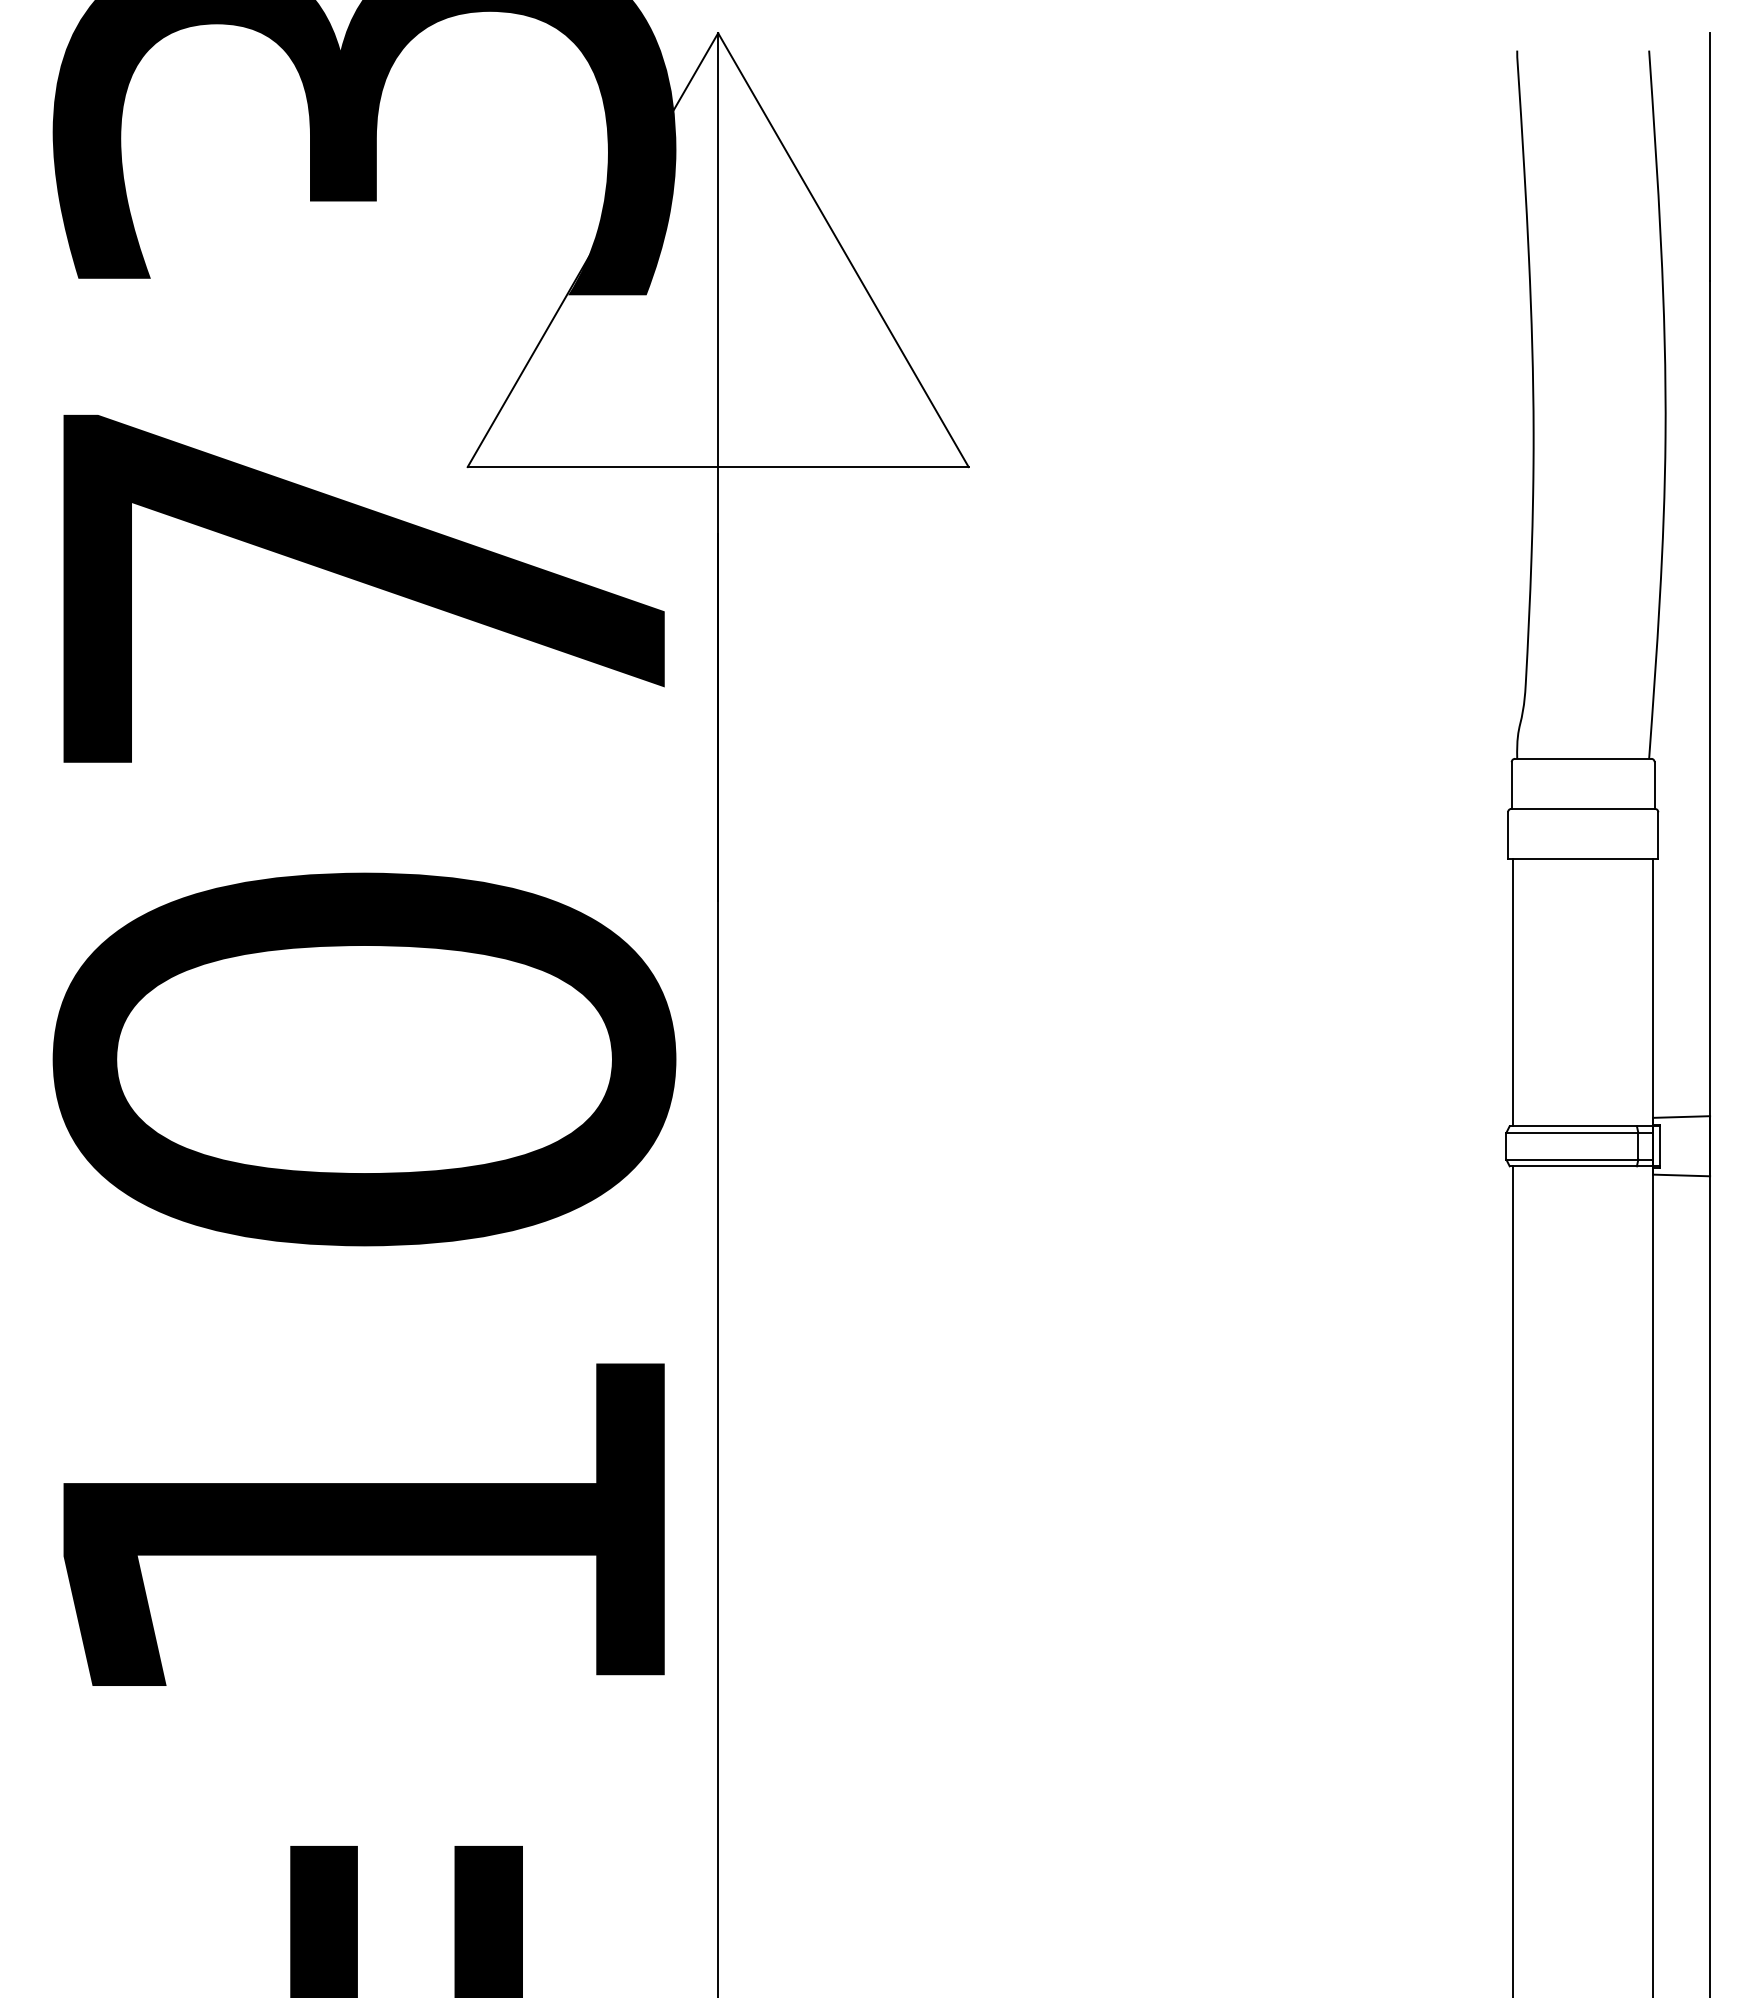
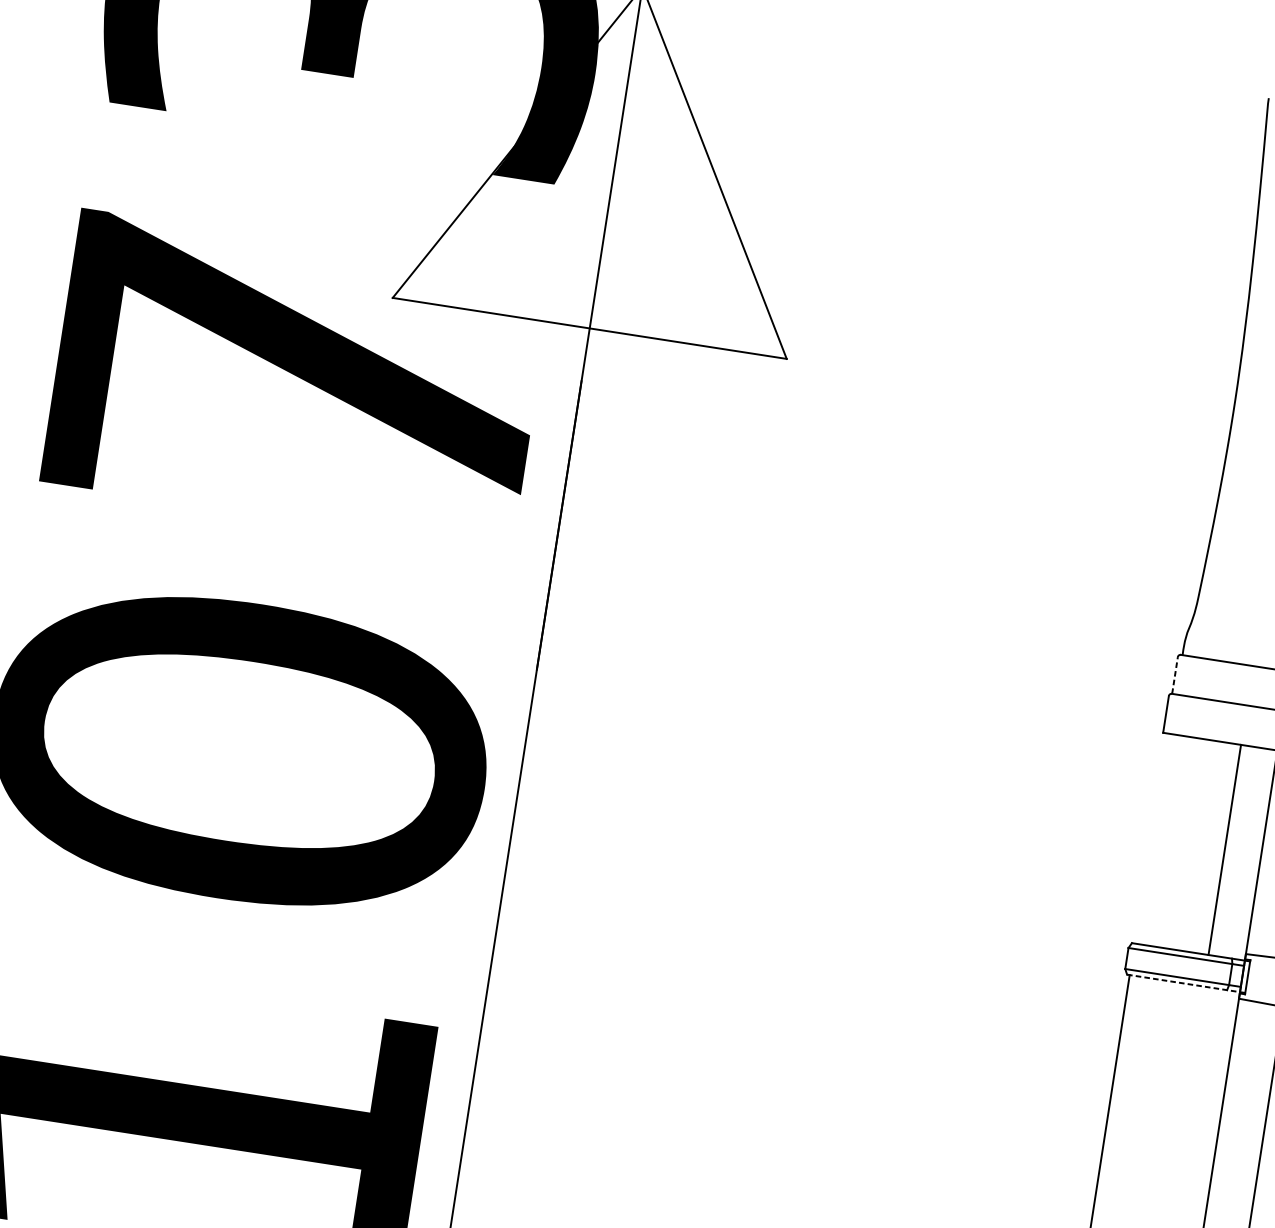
line: (1511, 785) -> (1174, 675), solid -> dashed
line: (1513, 992) -> (1225, 849), moved
line: (1585, 1166) -> (1186, 984), solid -> dashed

